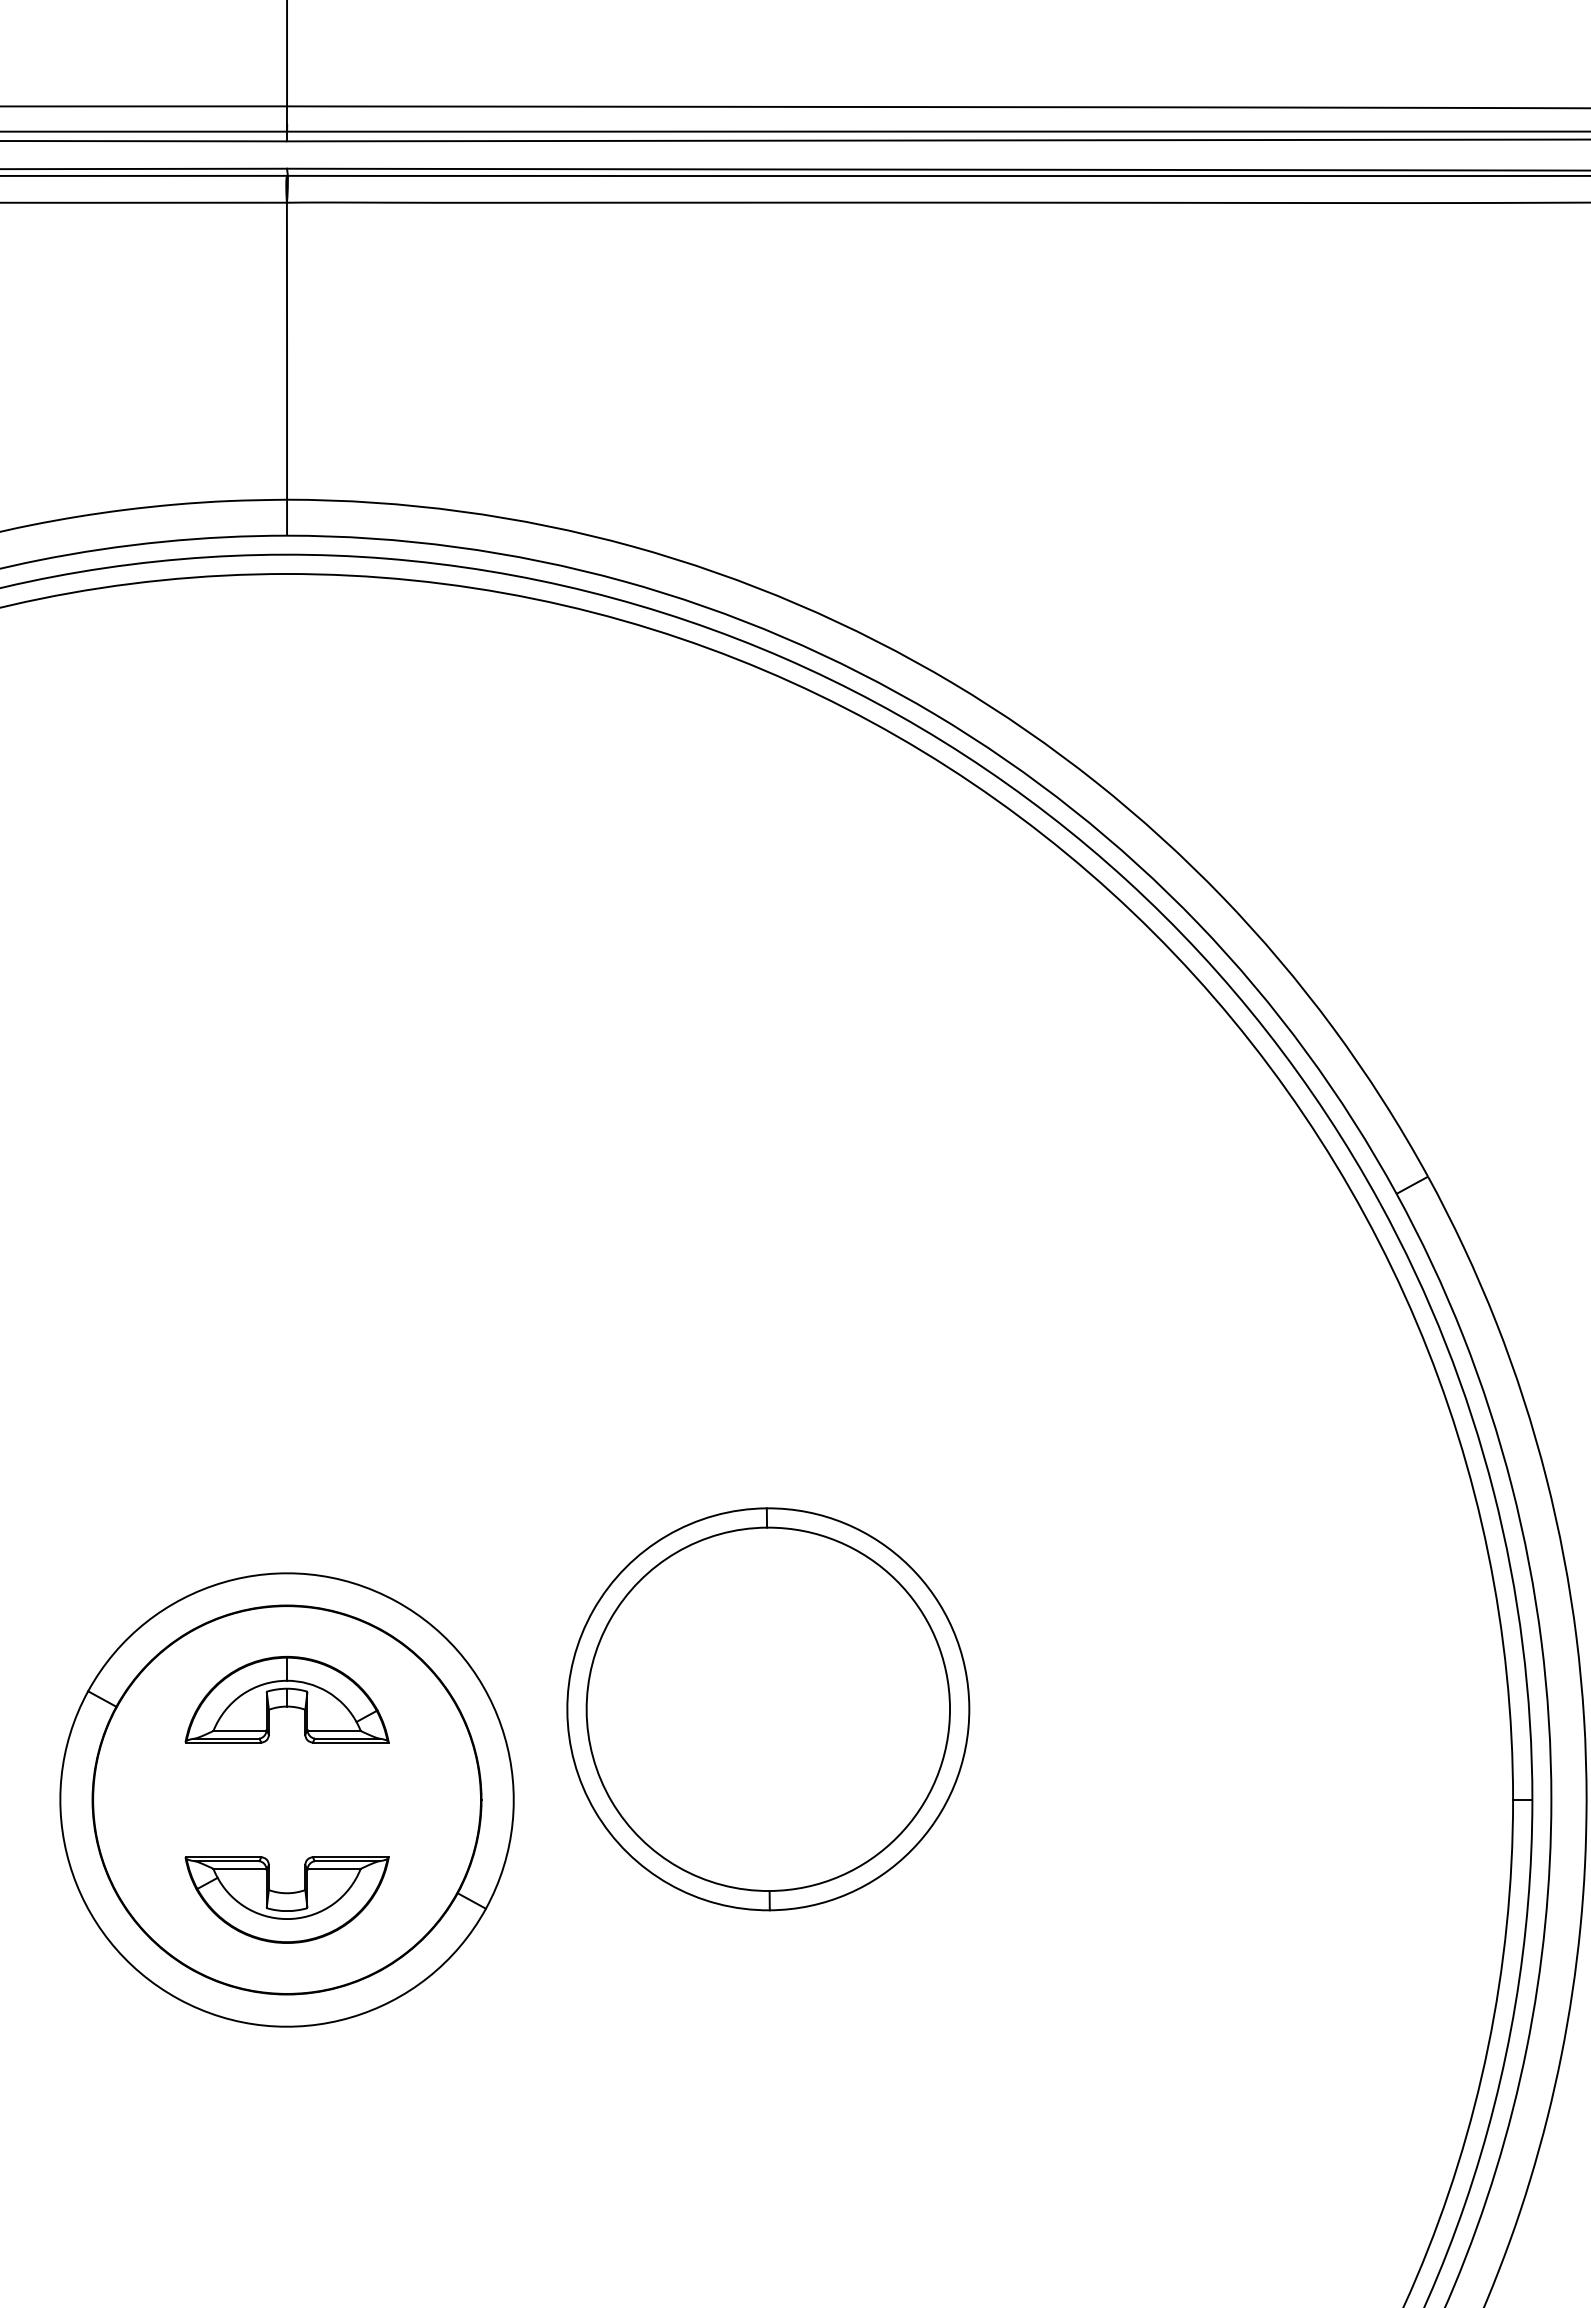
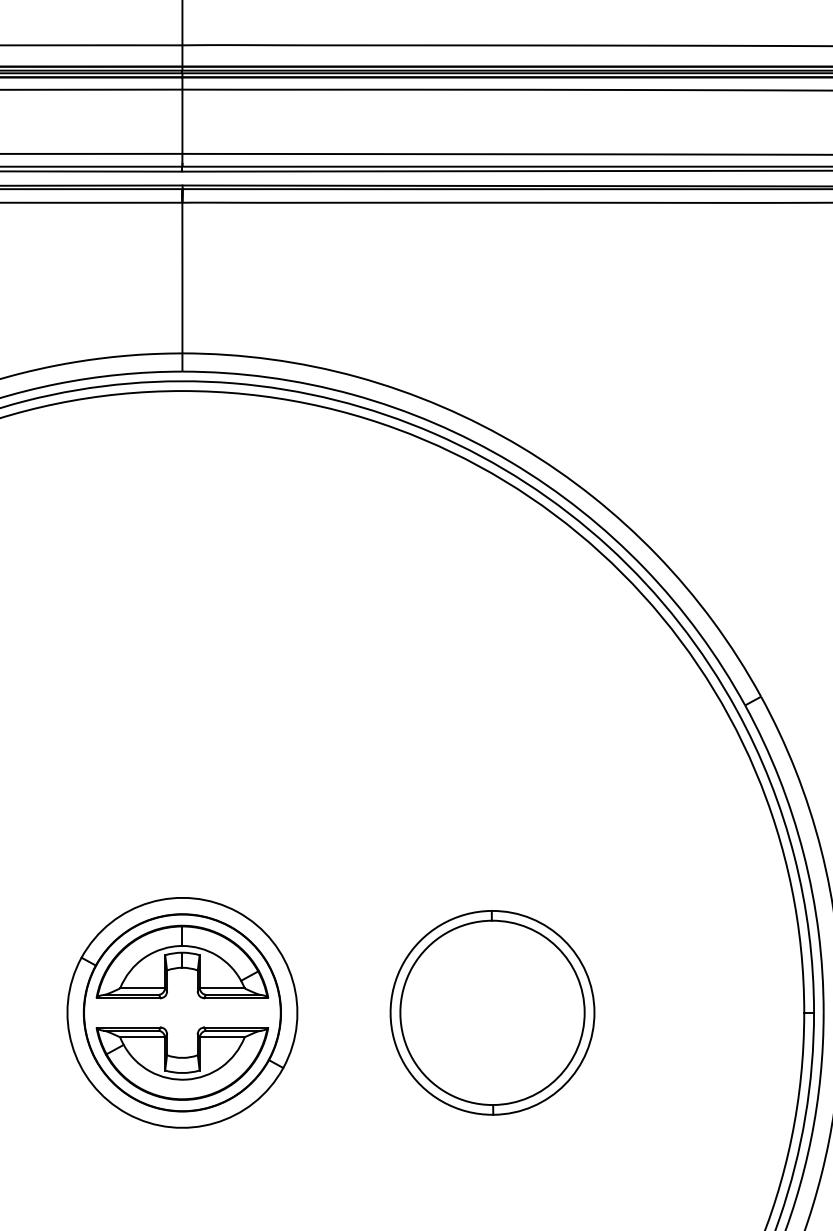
part: (287, 1698) -> (182, 961), size x1.67
part: (768, 1708) -> (492, 1012), moved
part: (287, 1899) -> (182, 1063), size x1.67

